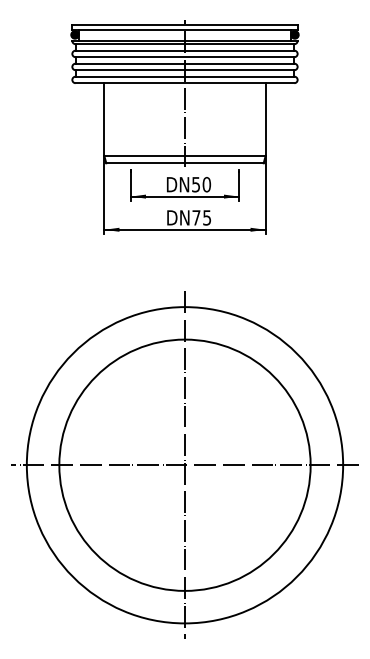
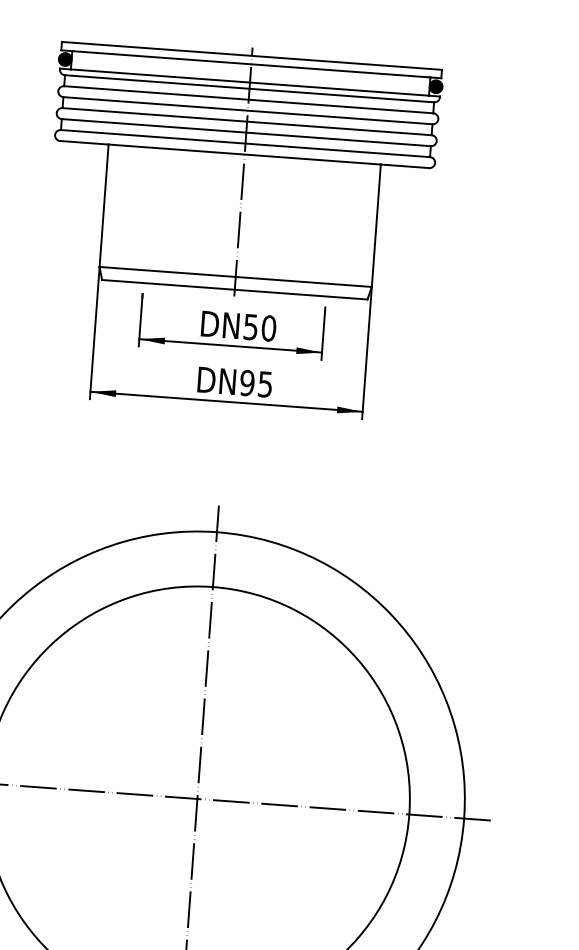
text: (196, 217) -> (247, 382), 75 -> 95

